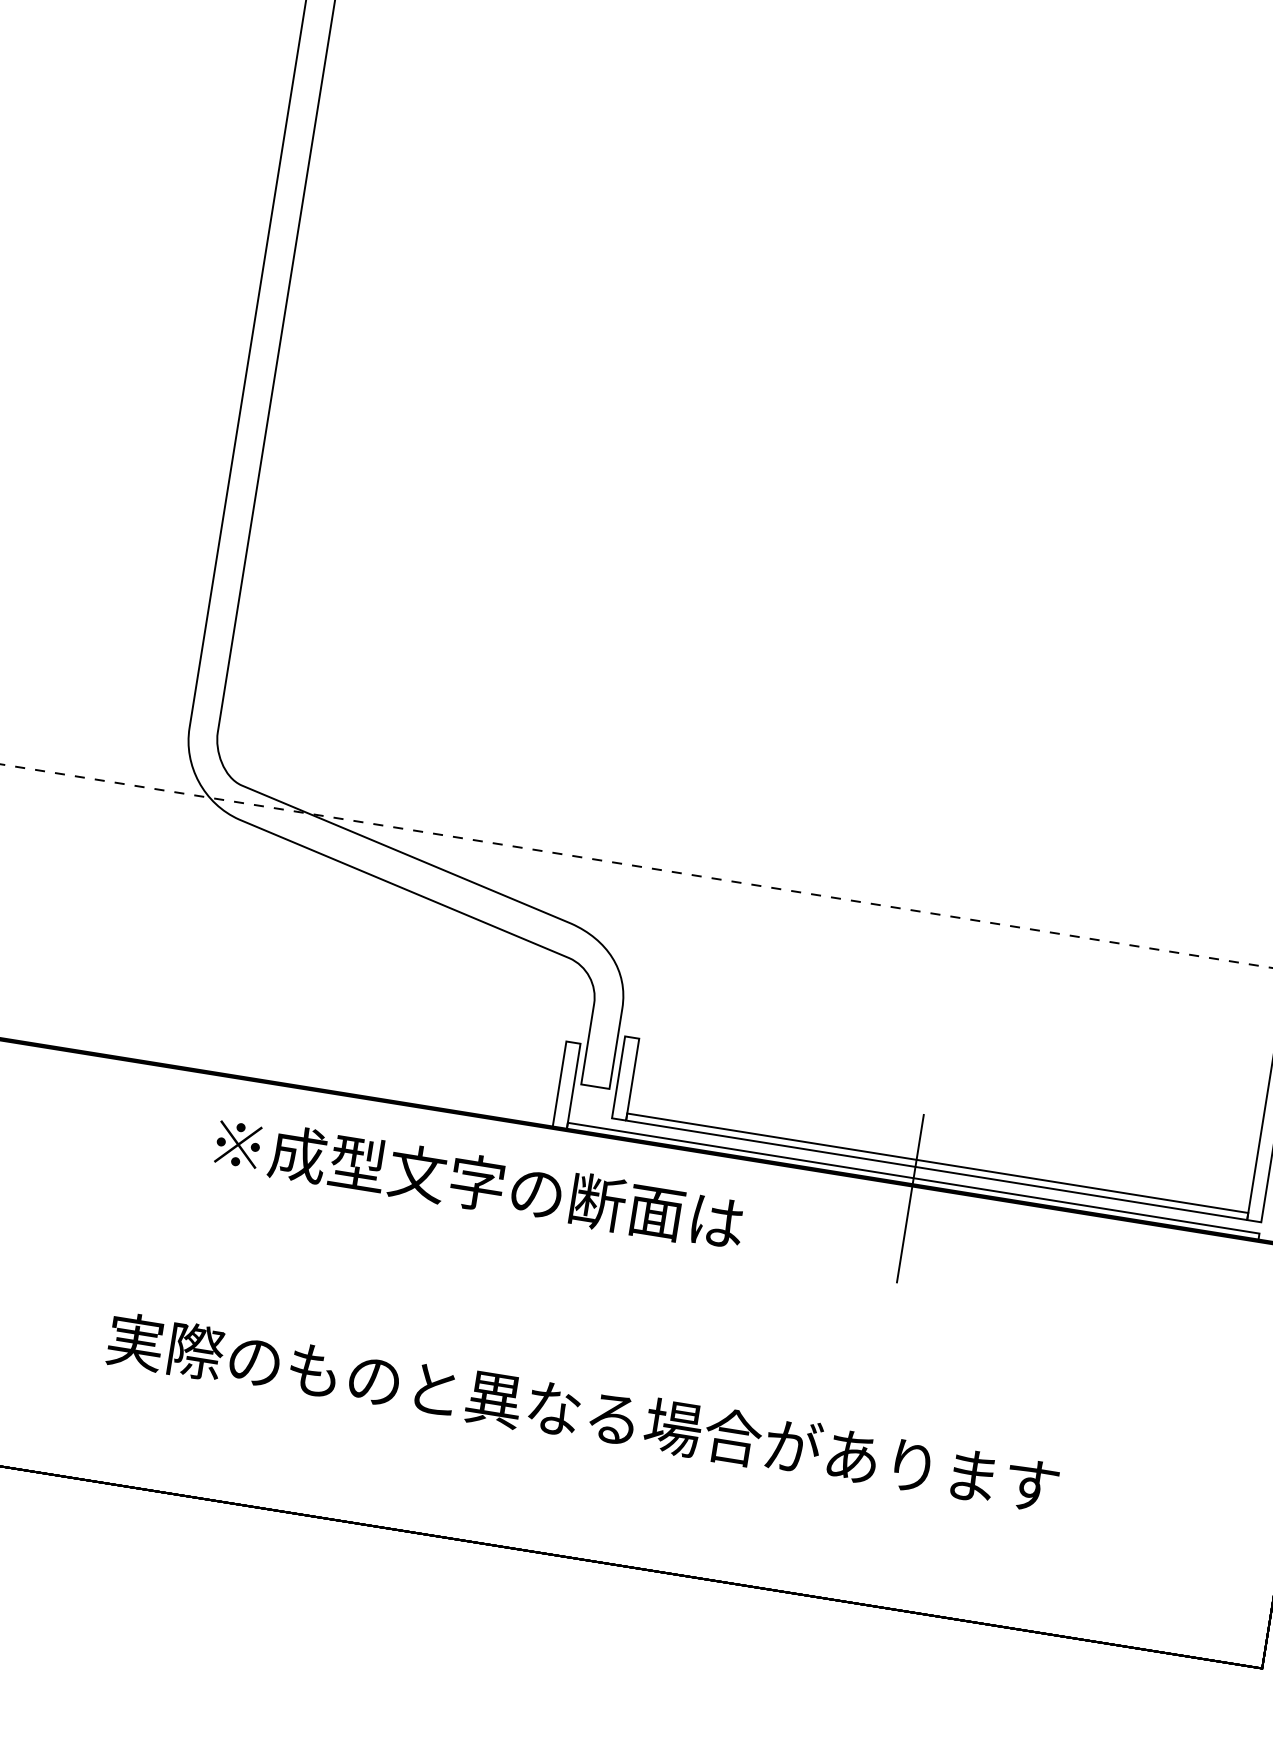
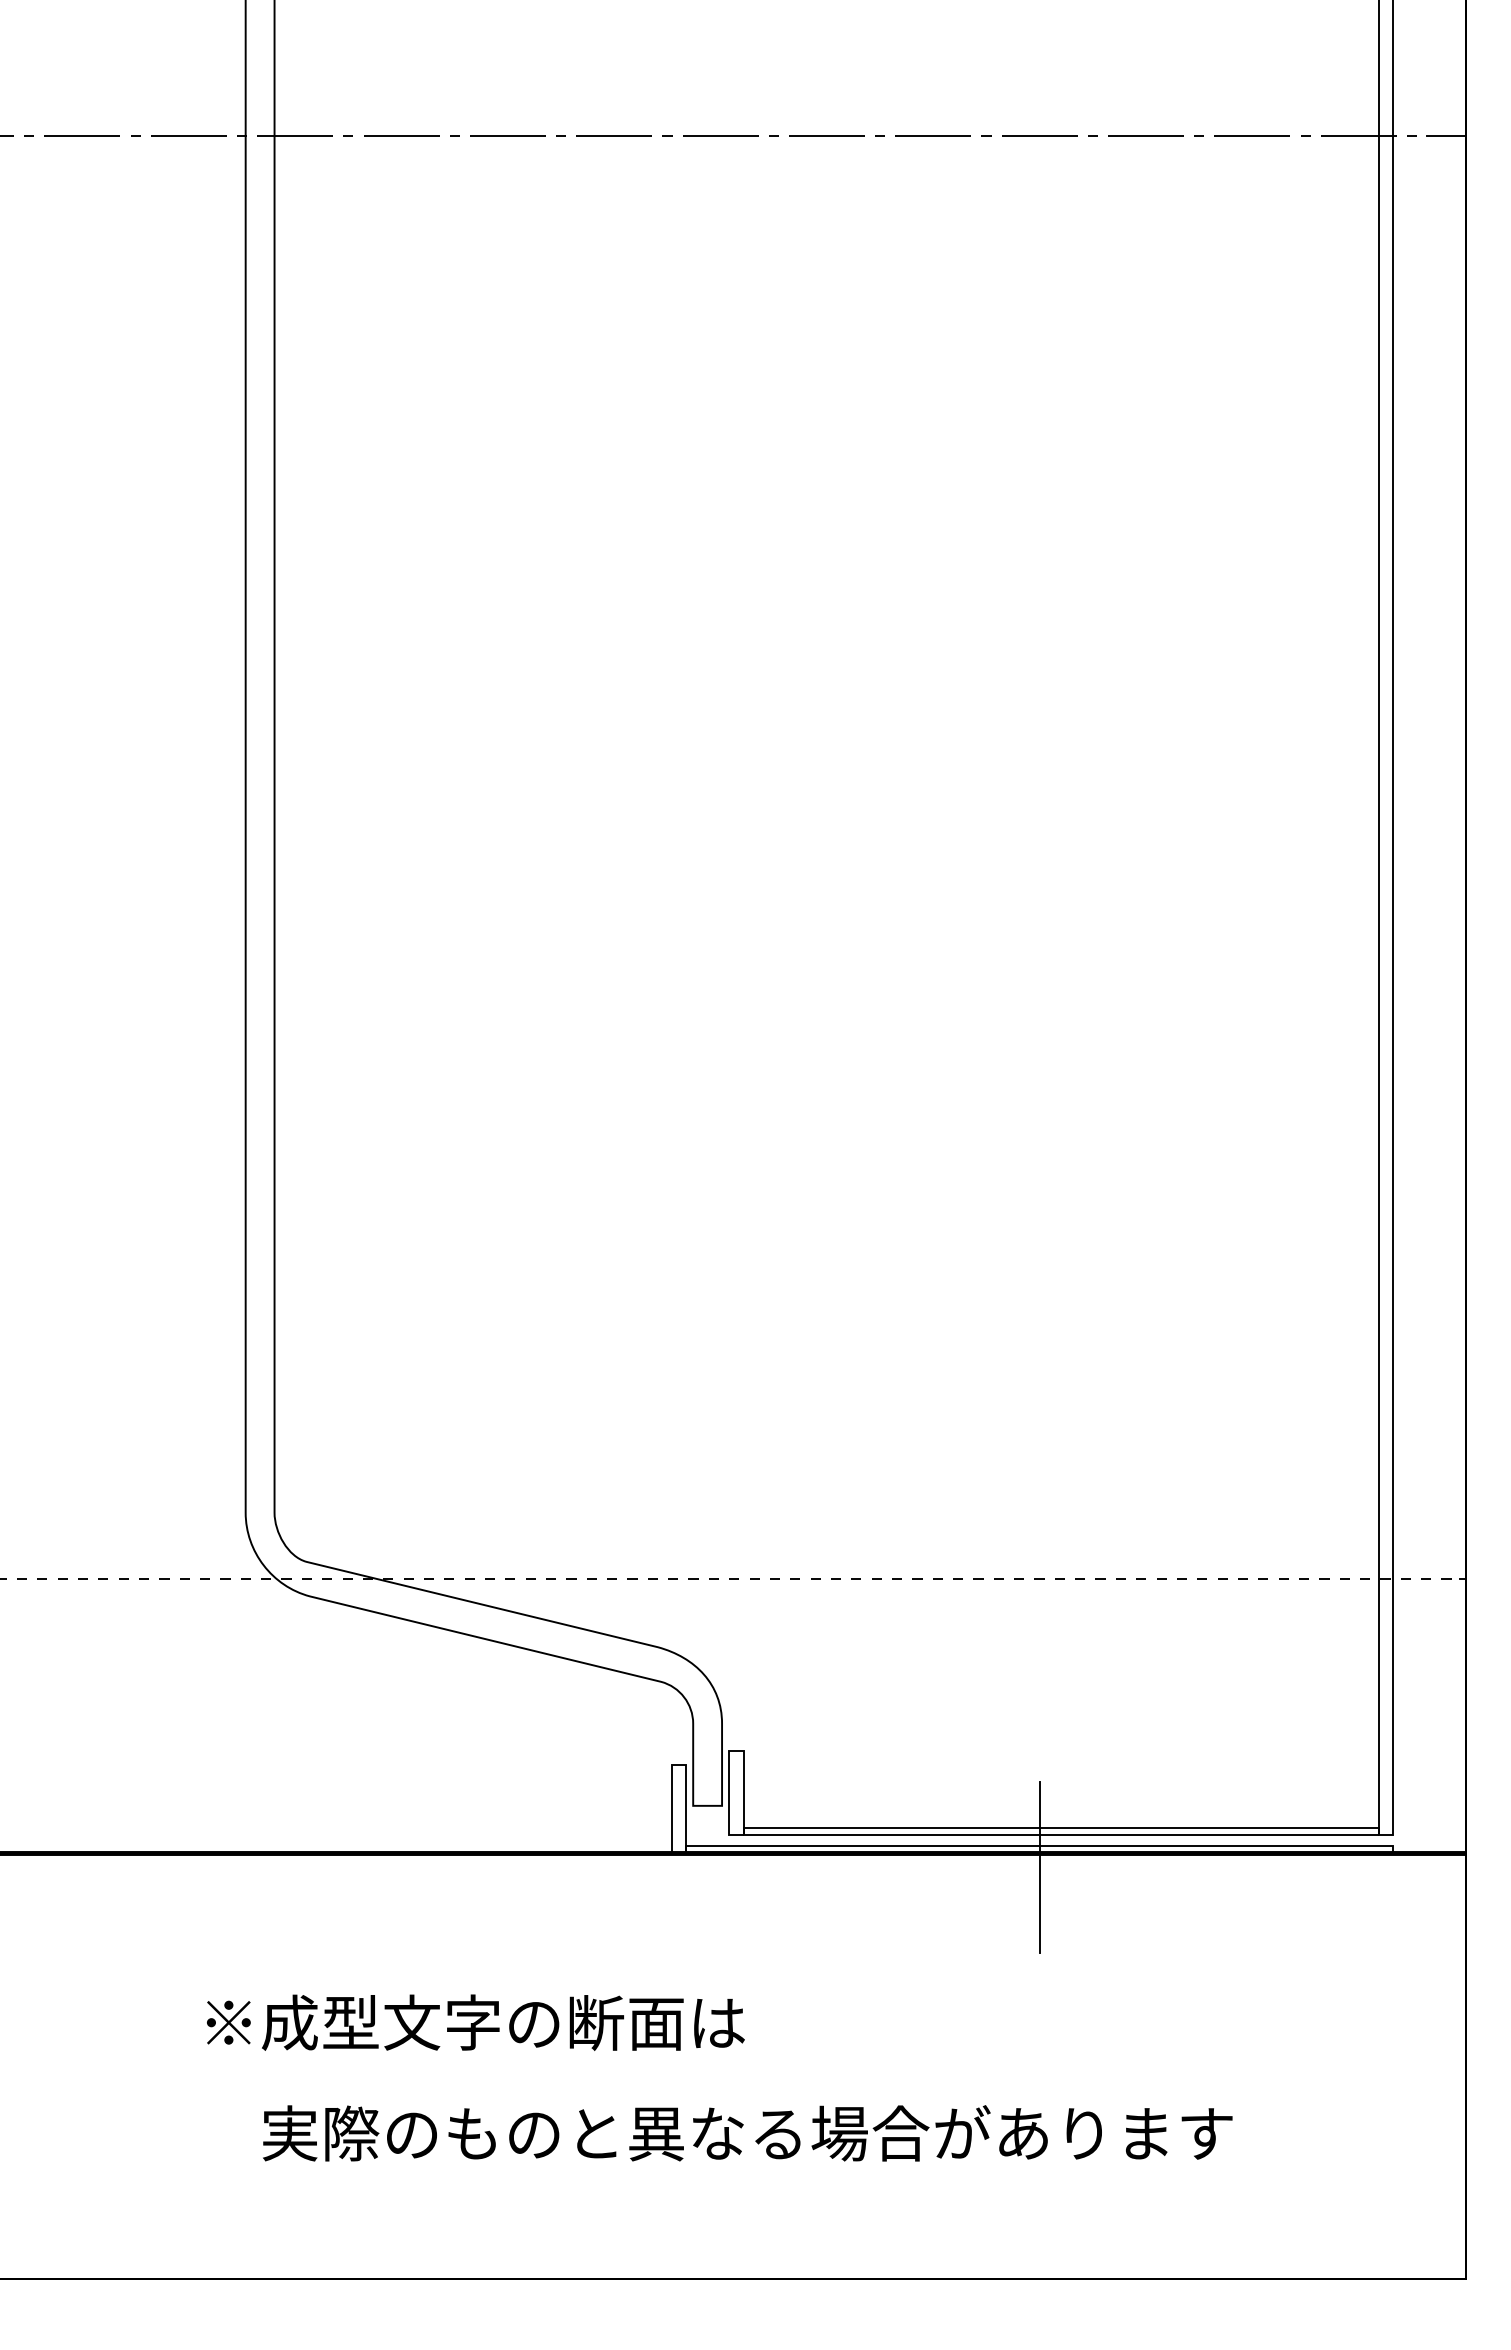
text: (479, 1183) -> (475, 2022), moved

